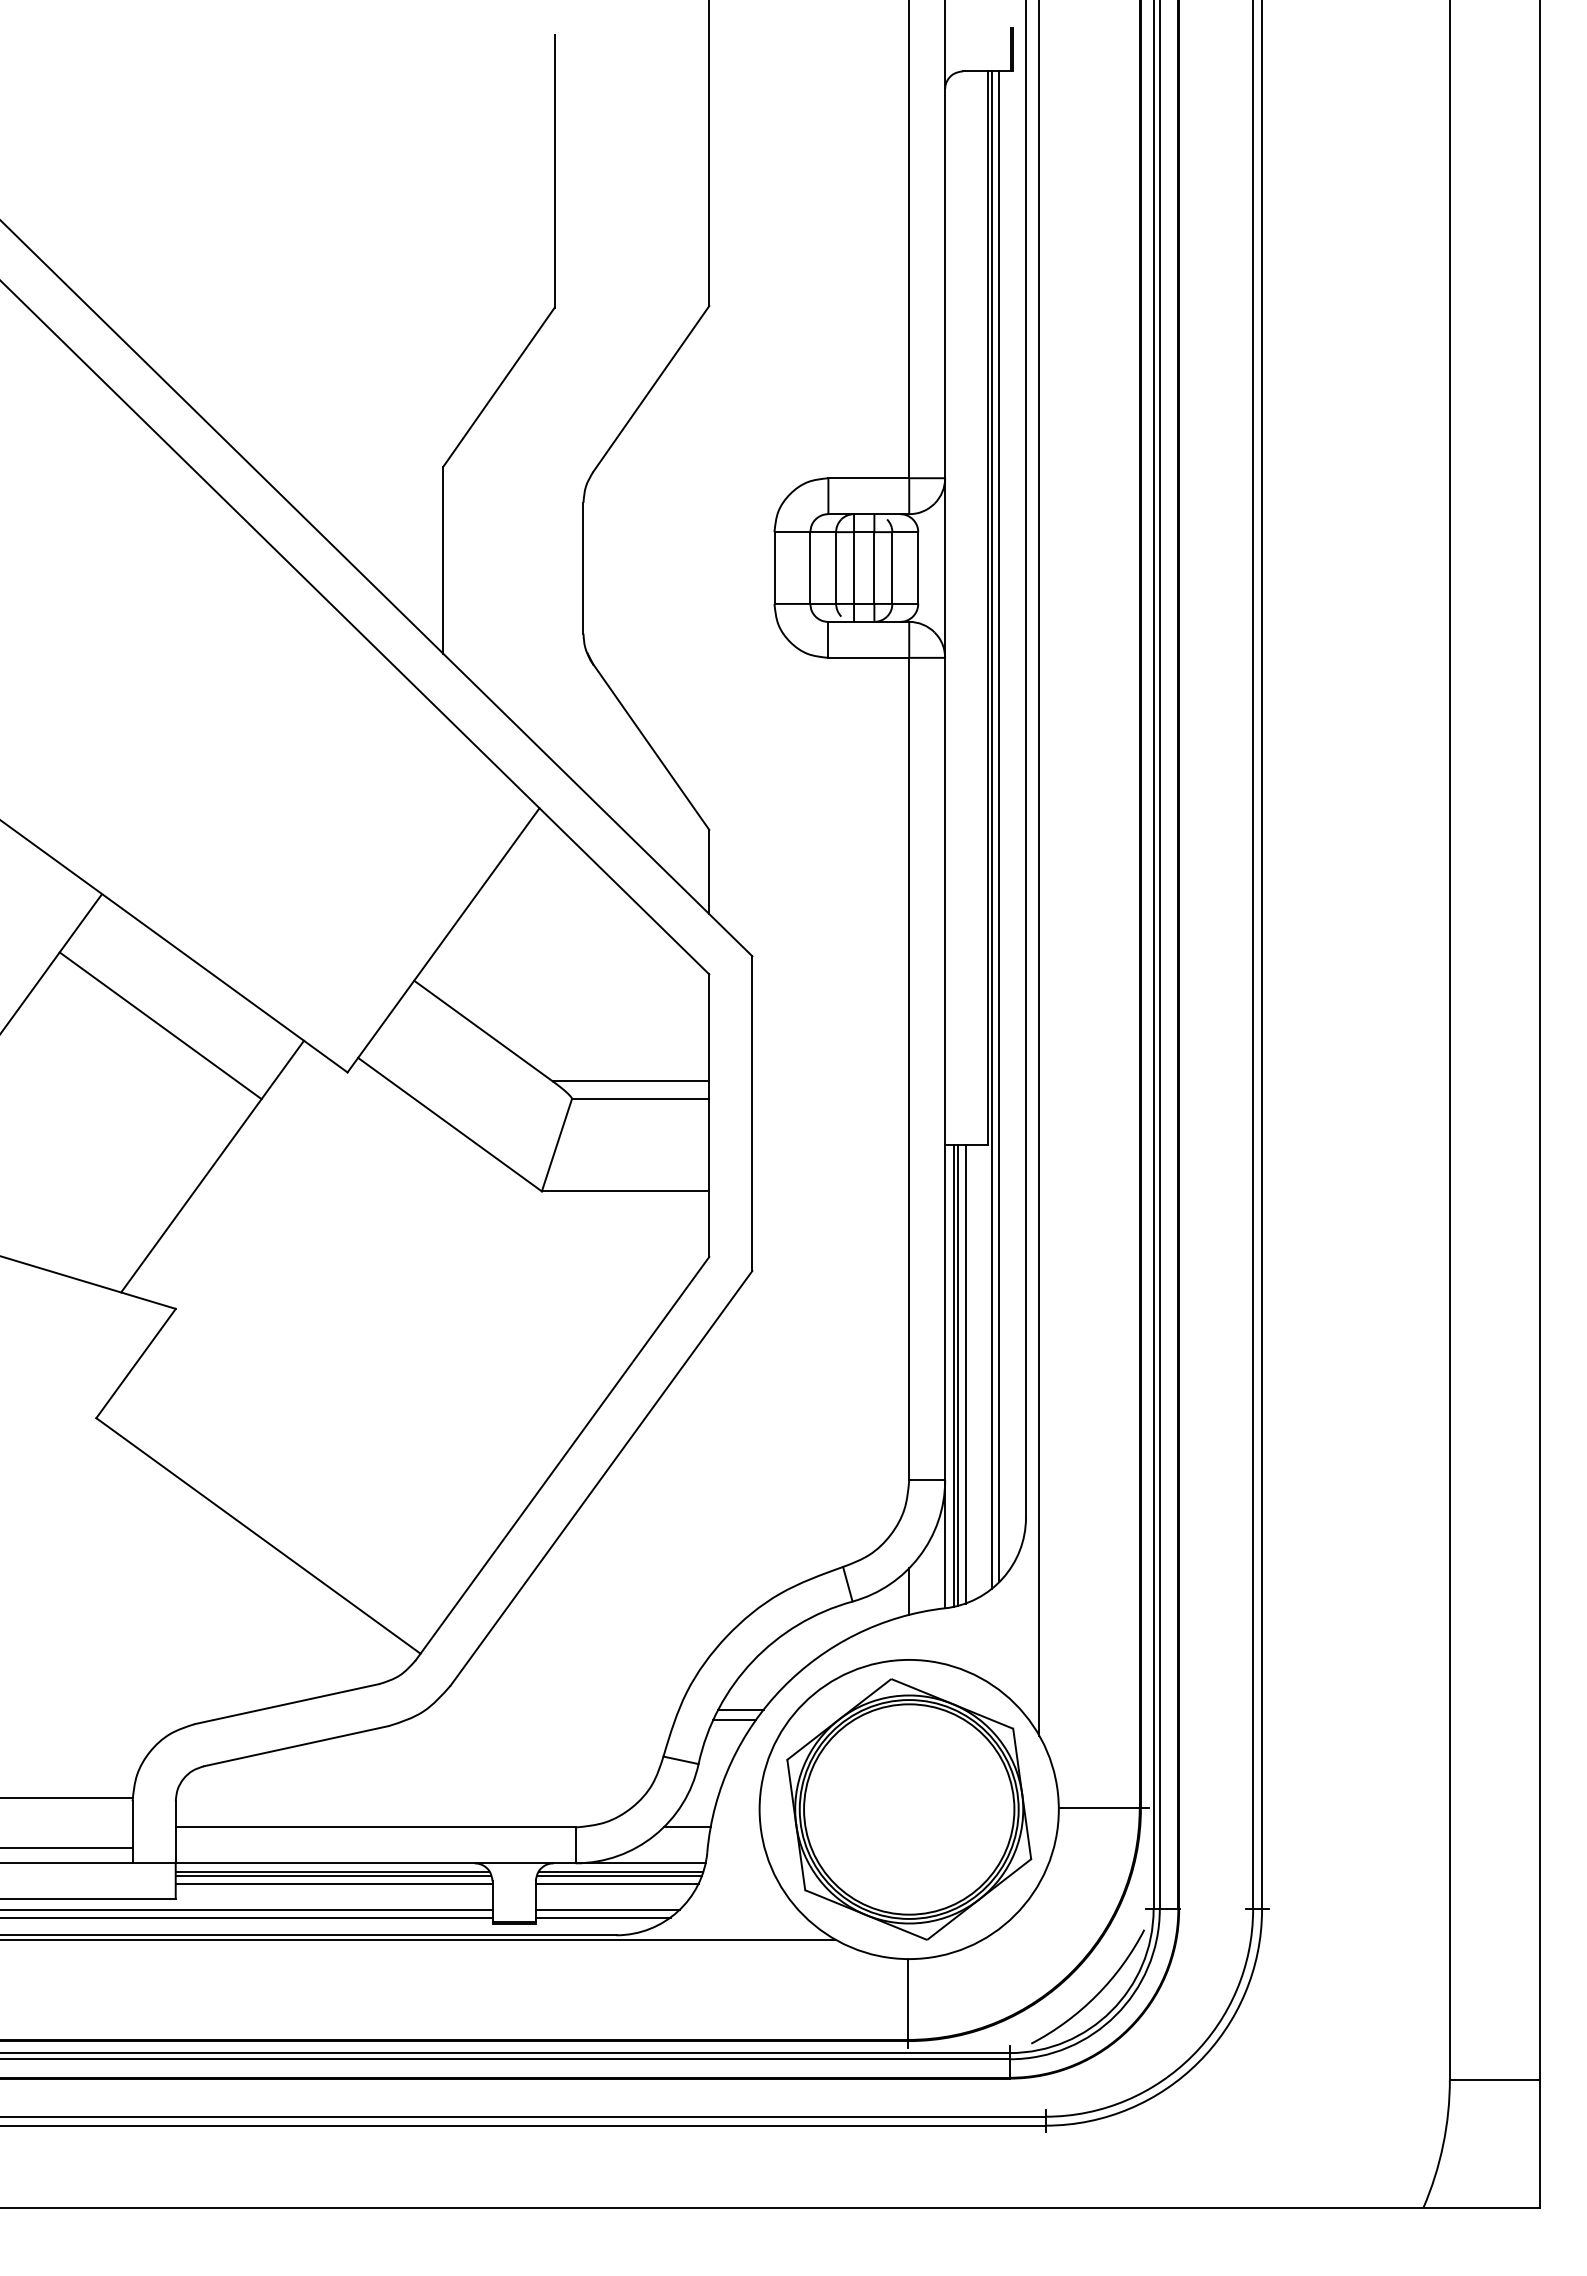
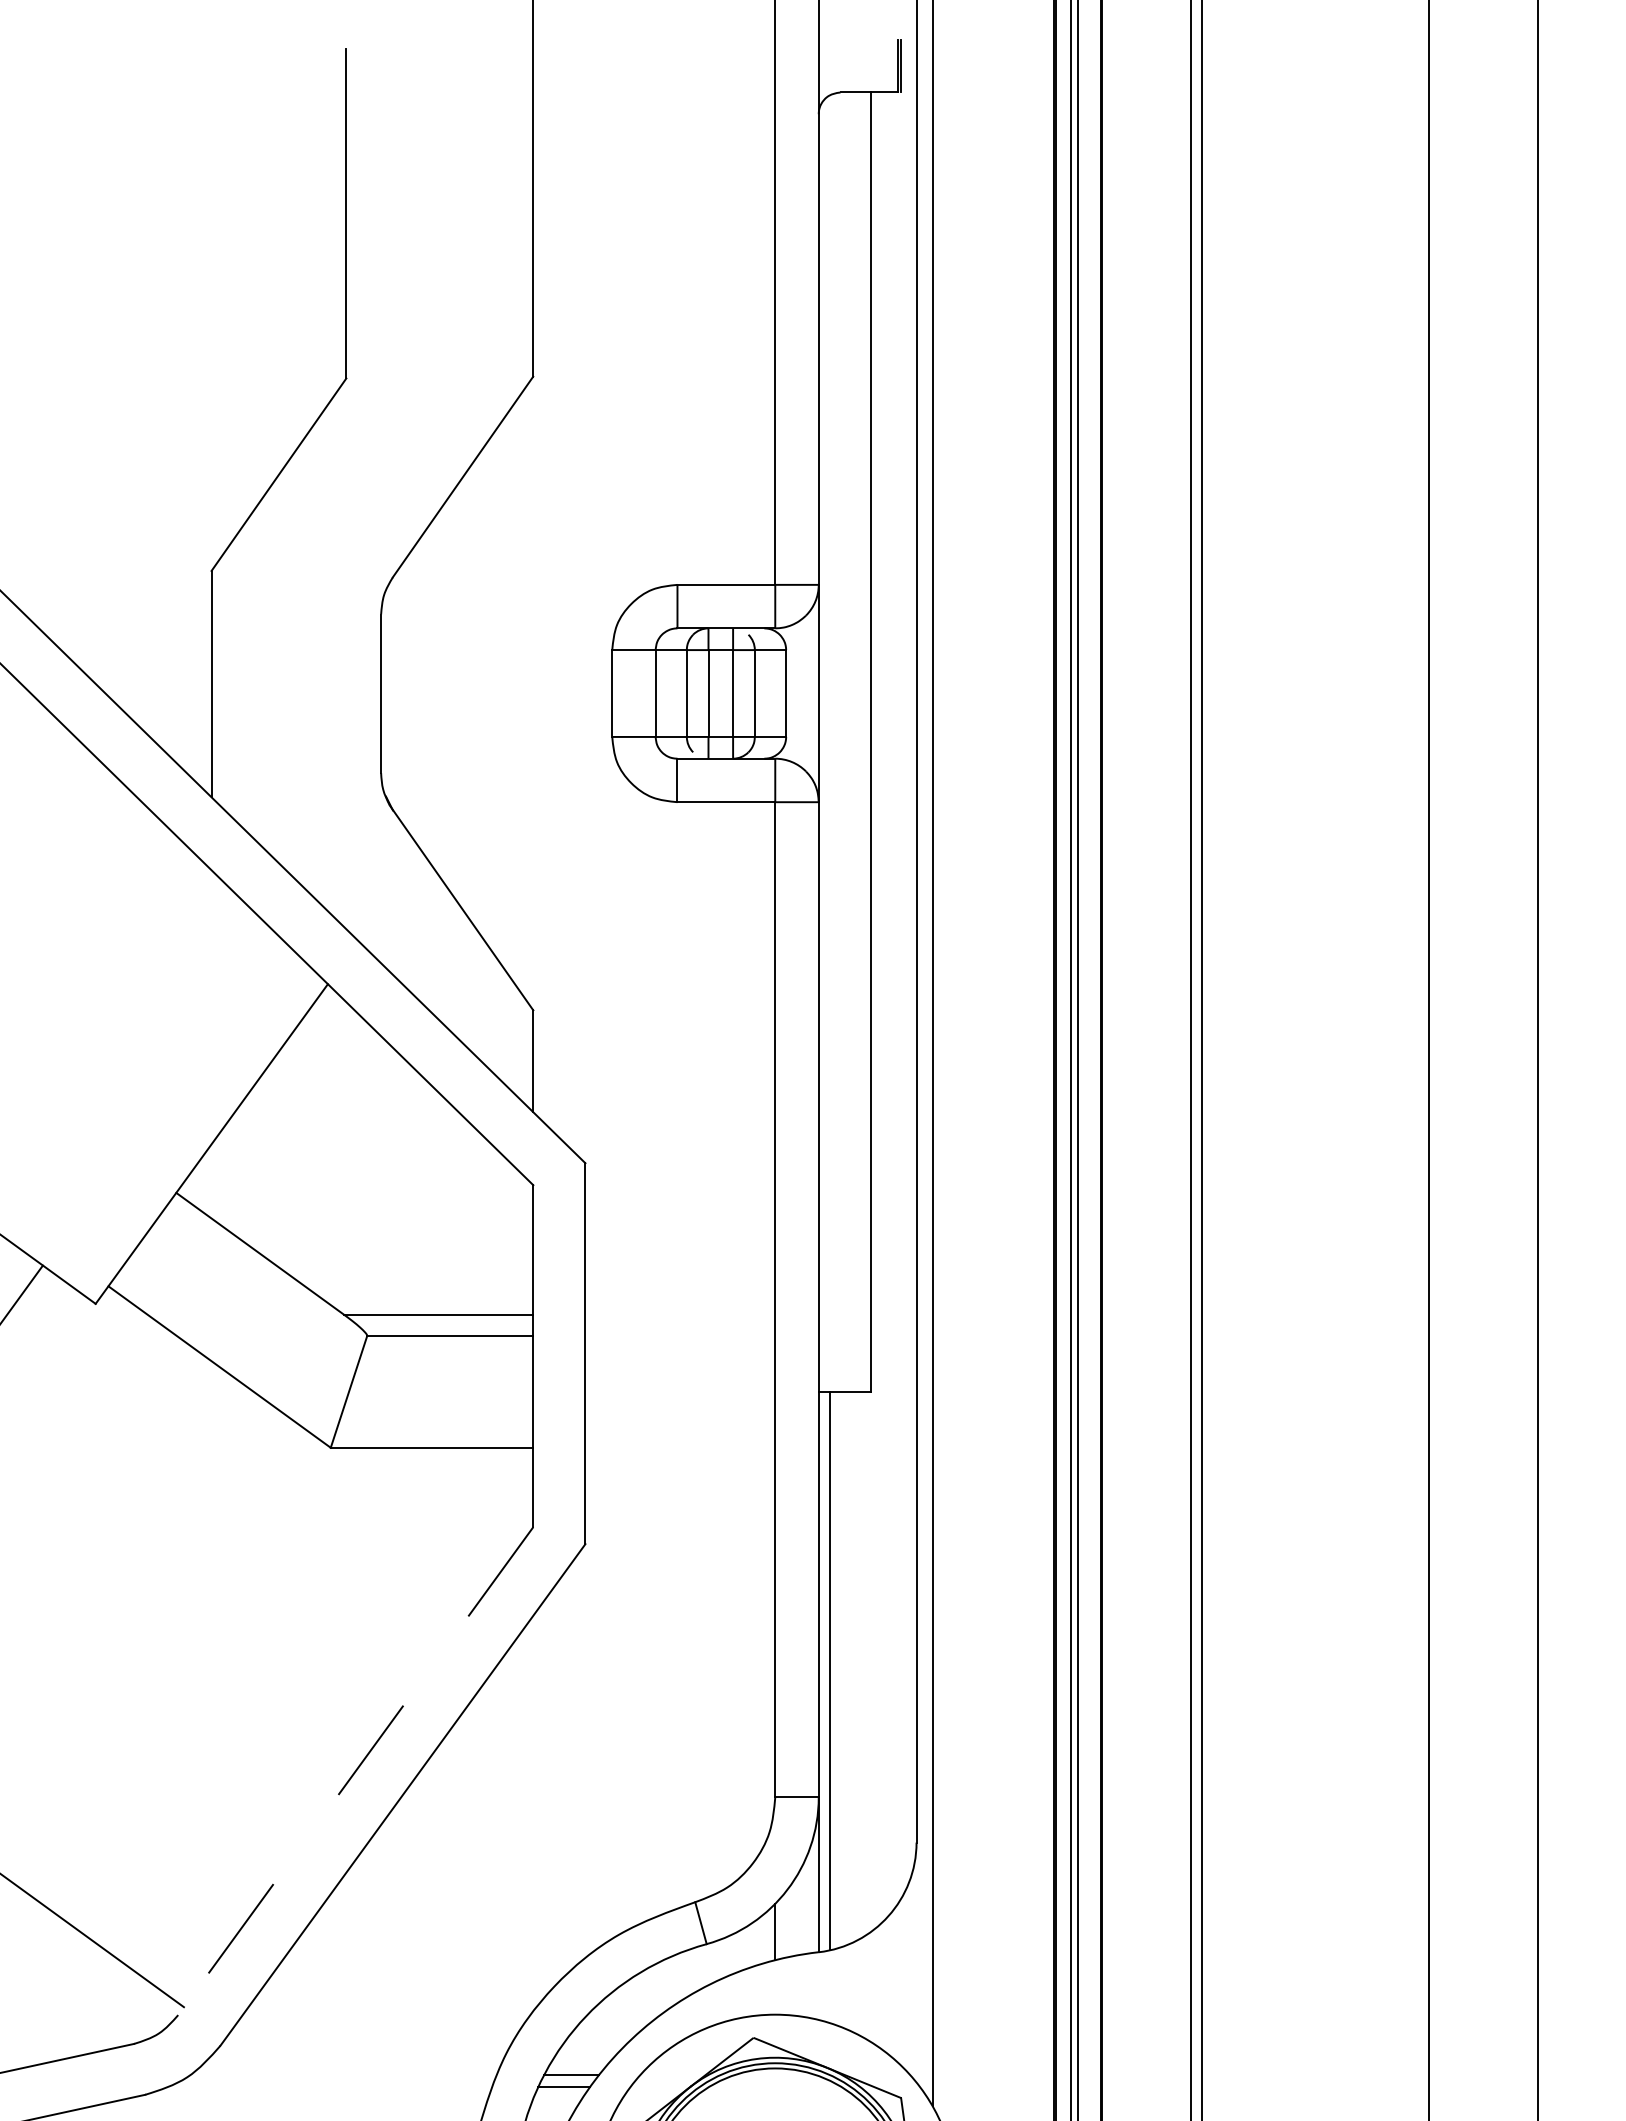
line: (999, 826) -> (884, 1006), removed
line: (991, 830) -> (874, 1011), removed
line: (965, 1374) -> (843, 1669), removed
line: (957, 1375) -> (833, 1670), removed
line: (562, 1459) -> (355, 1772), solid -> dashed

